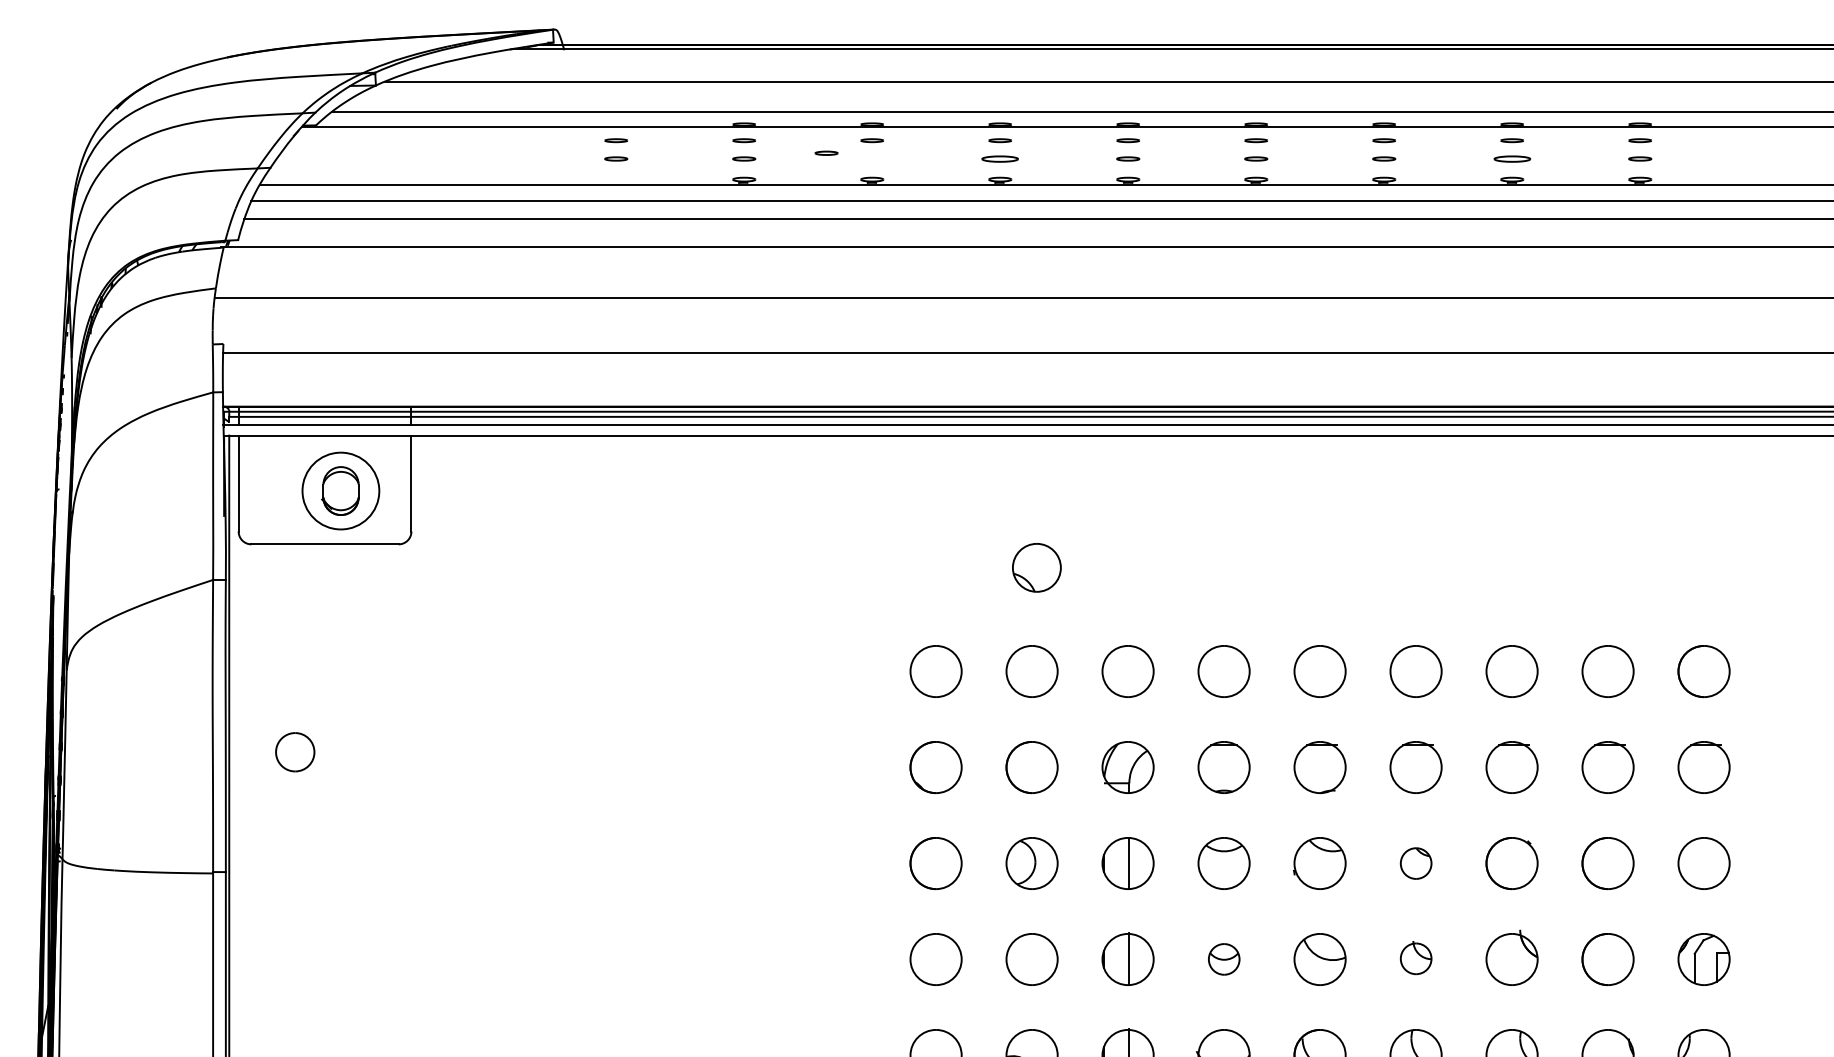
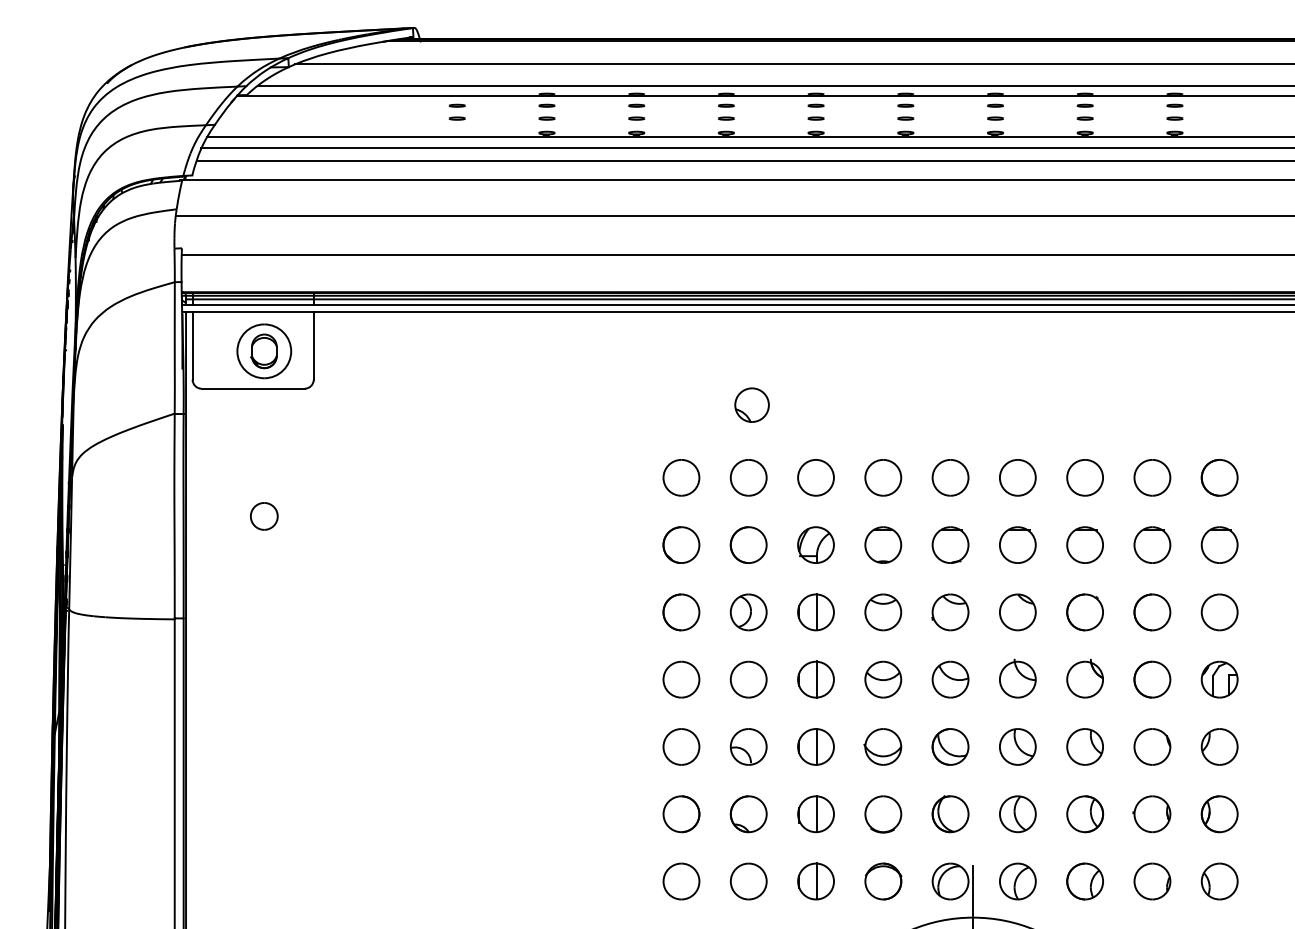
part: (826, 153) -> (636, 118), moved
part: (1000, 158) -> (726, 118), size x0.62
part: (1511, 158) -> (1084, 118), size x0.62
part: (295, 752) -> (264, 516), moved
part: (1415, 863) -> (1017, 612), size x1.67
part: (1415, 957) -> (1017, 678), size x1.67
part: (1224, 959) -> (883, 679), size x1.67

